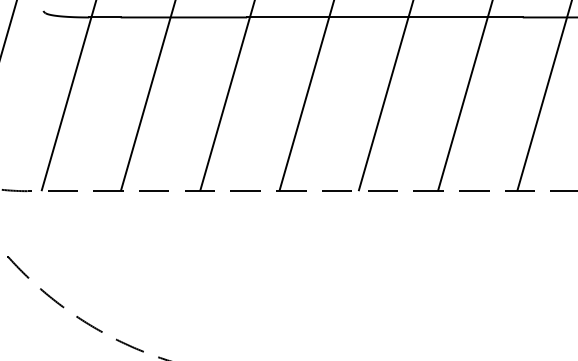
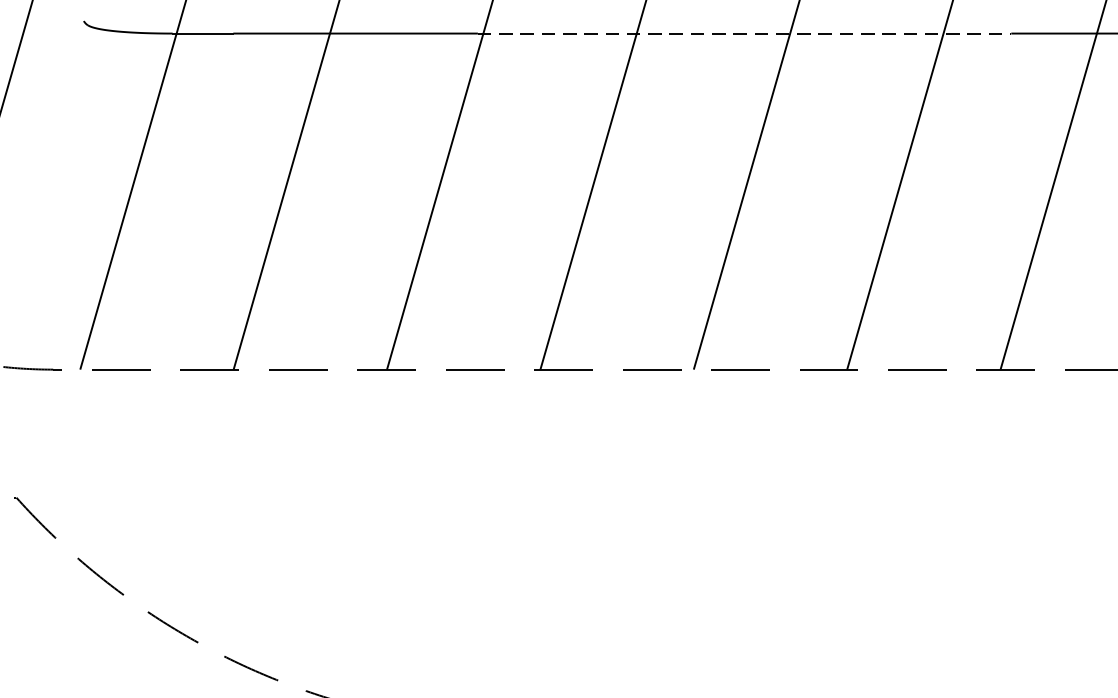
line: (384, 17) -> (743, 33), solid -> dashed

